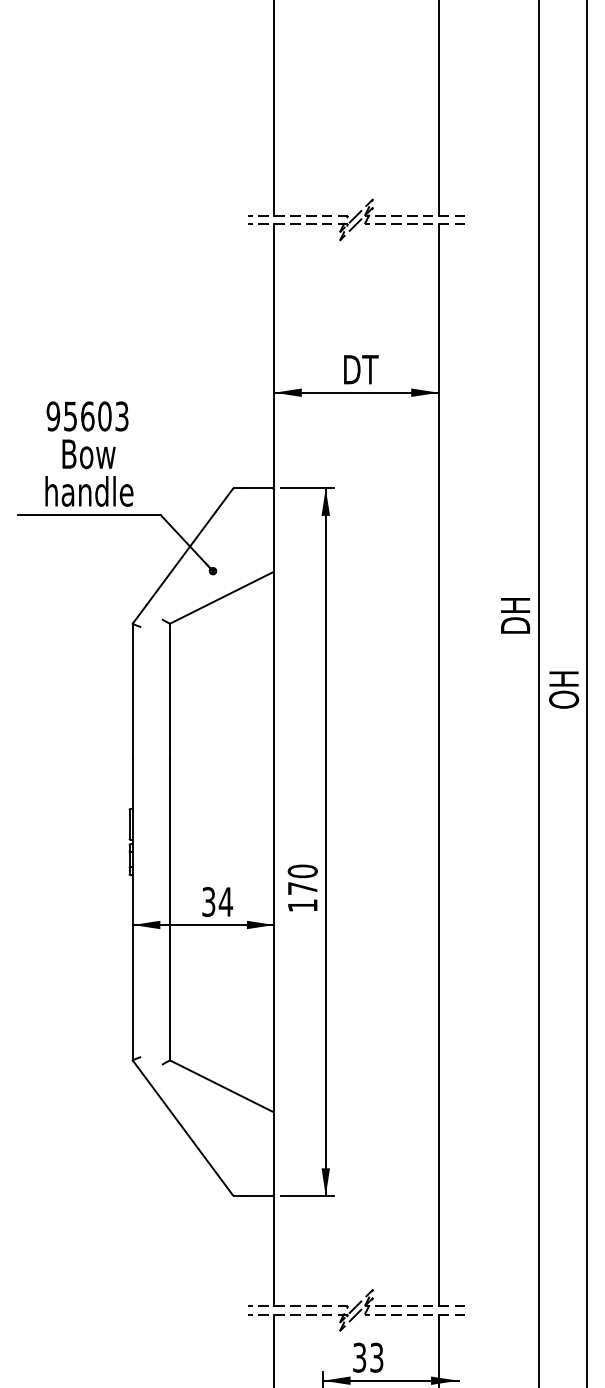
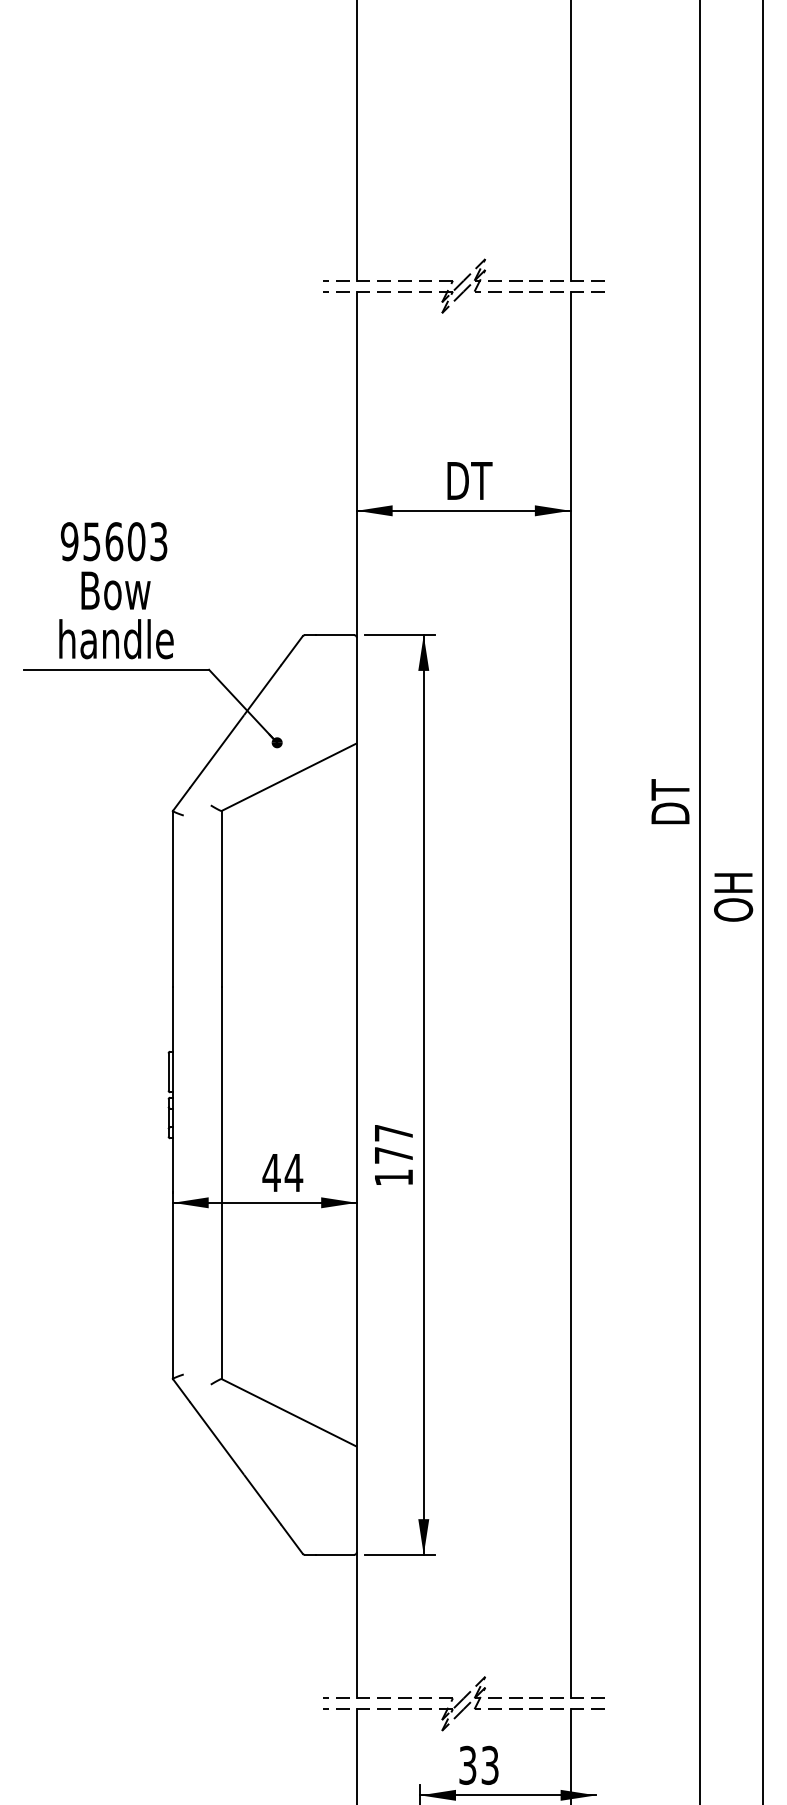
text: (515, 606) -> (670, 788), DH -> DT
text: (302, 871) -> (393, 1133), 170 -> 177
text: (208, 902) -> (271, 1173), 34 -> 44

